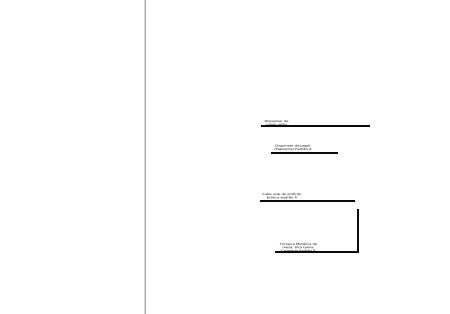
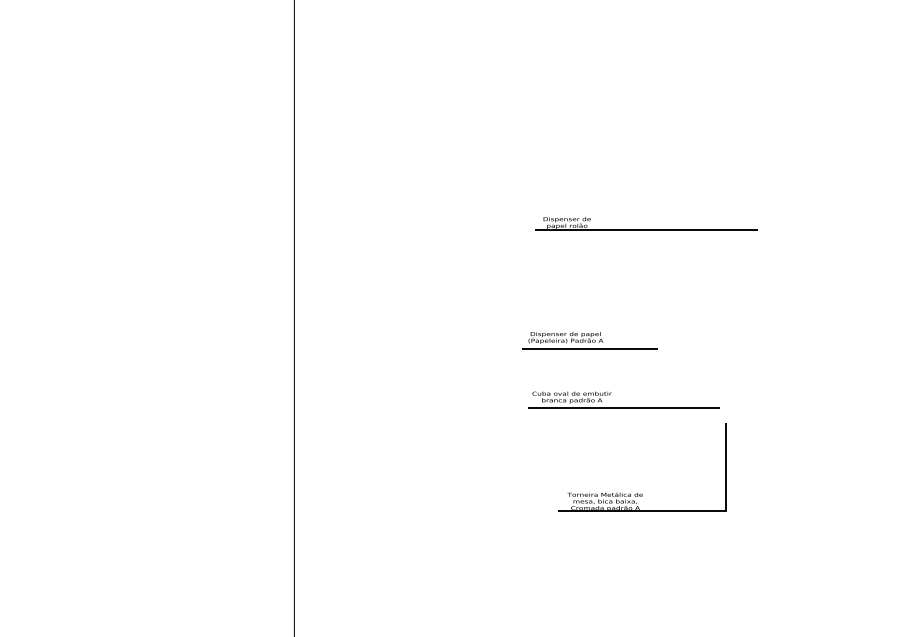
part: (315, 123) -> (646, 224), moved
part: (304, 148) -> (589, 339), moved

